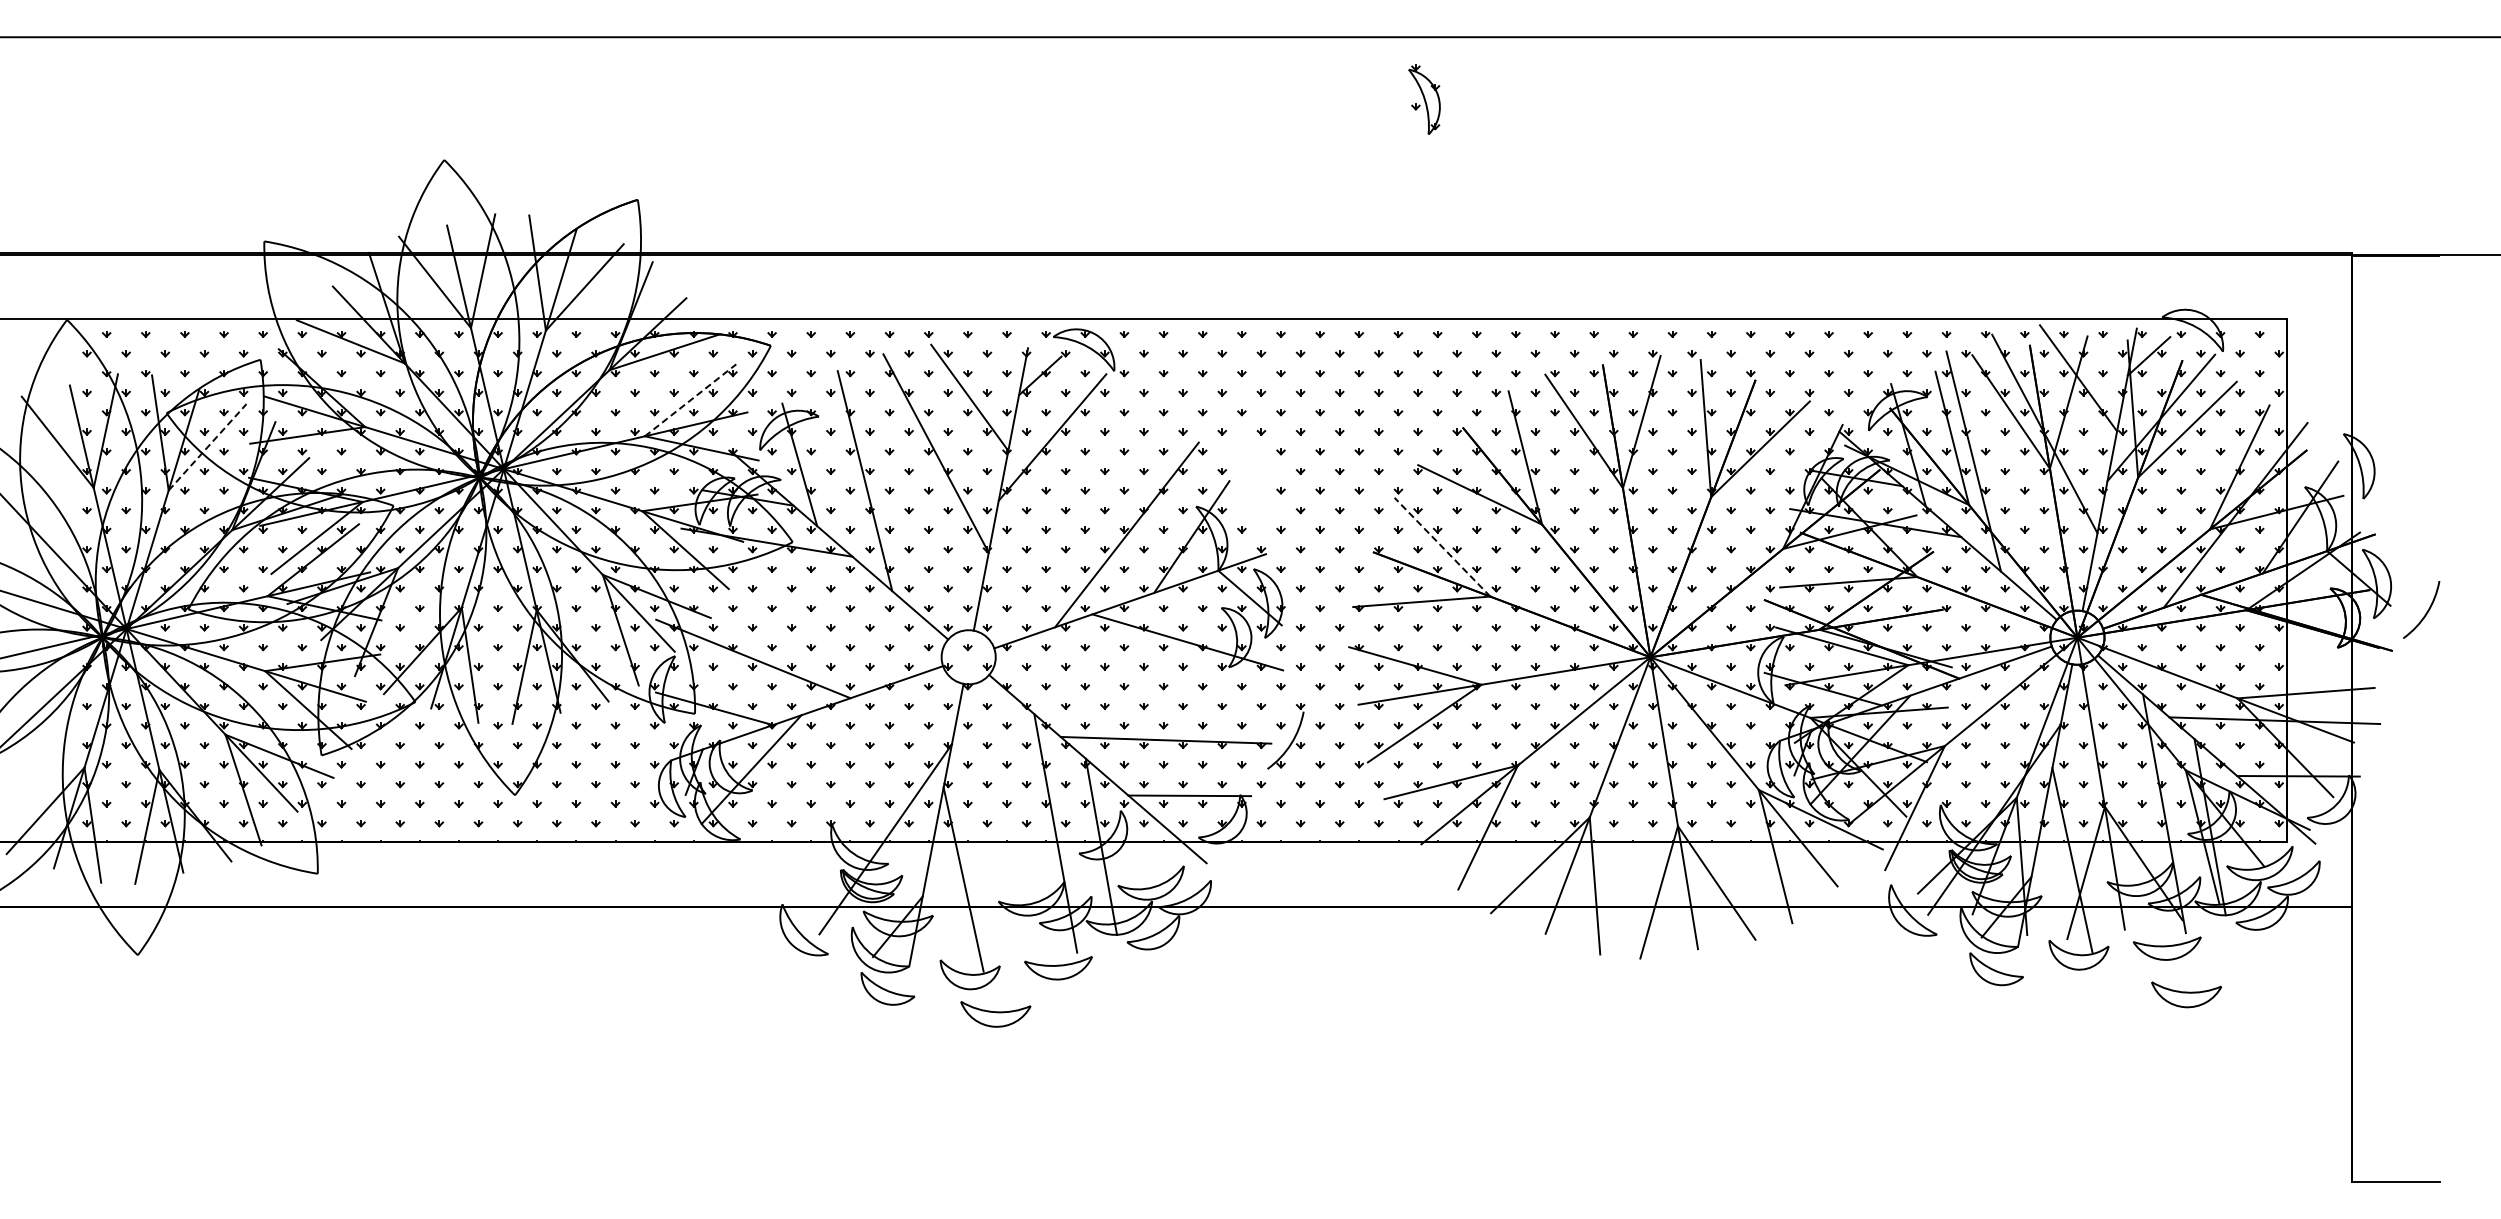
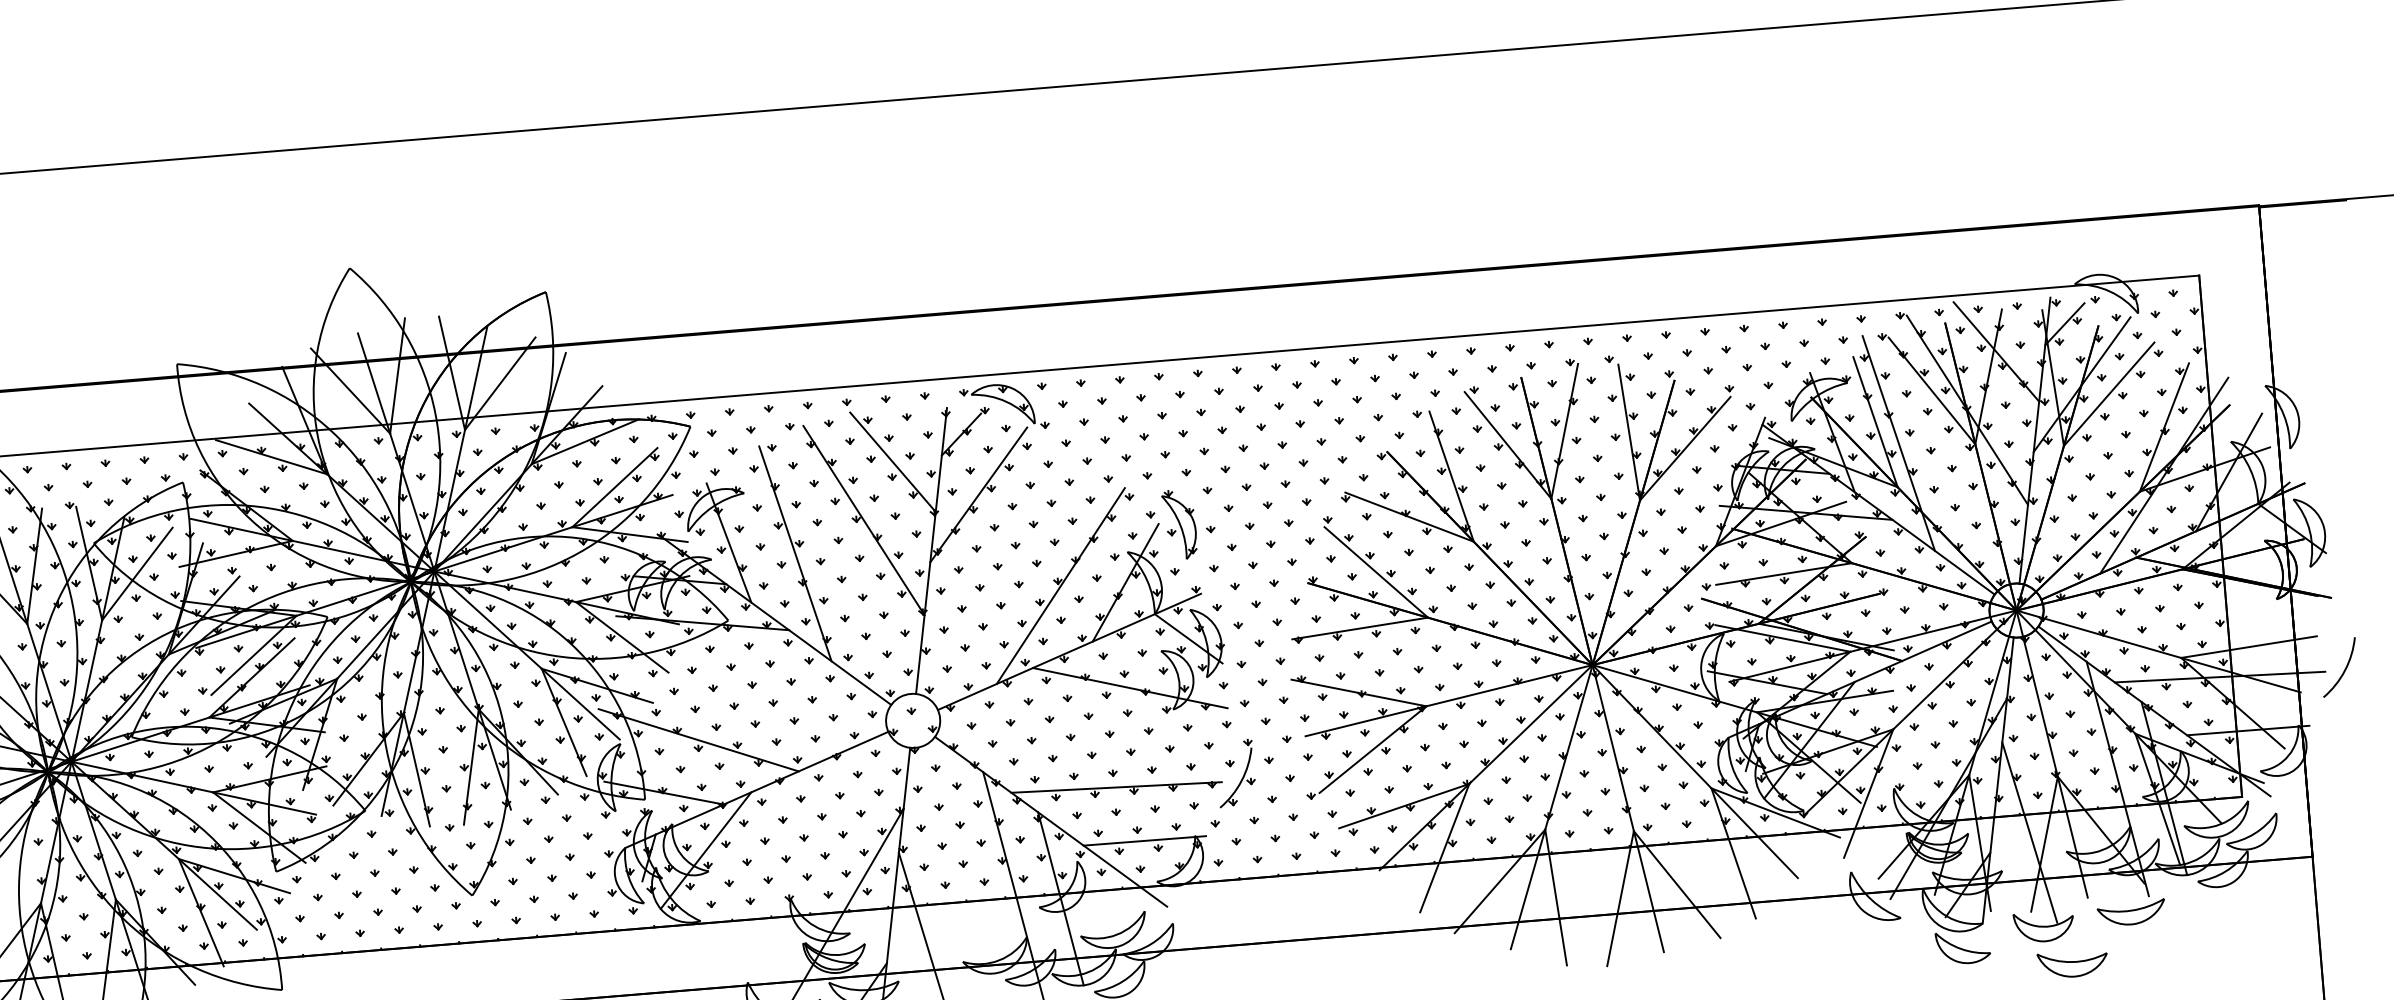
part: (1424, 99) -> (1179, 524), moved
line: (690, 400) -> (614, 487), dashed -> solid
line: (207, 446) -> (137, 573), dashed -> solid
line: (1442, 547) -> (1376, 572), dashed -> solid
curve: (2426, 611) -> (2344, 668), moved
part: (2186, 994) -> (2072, 963), moved

